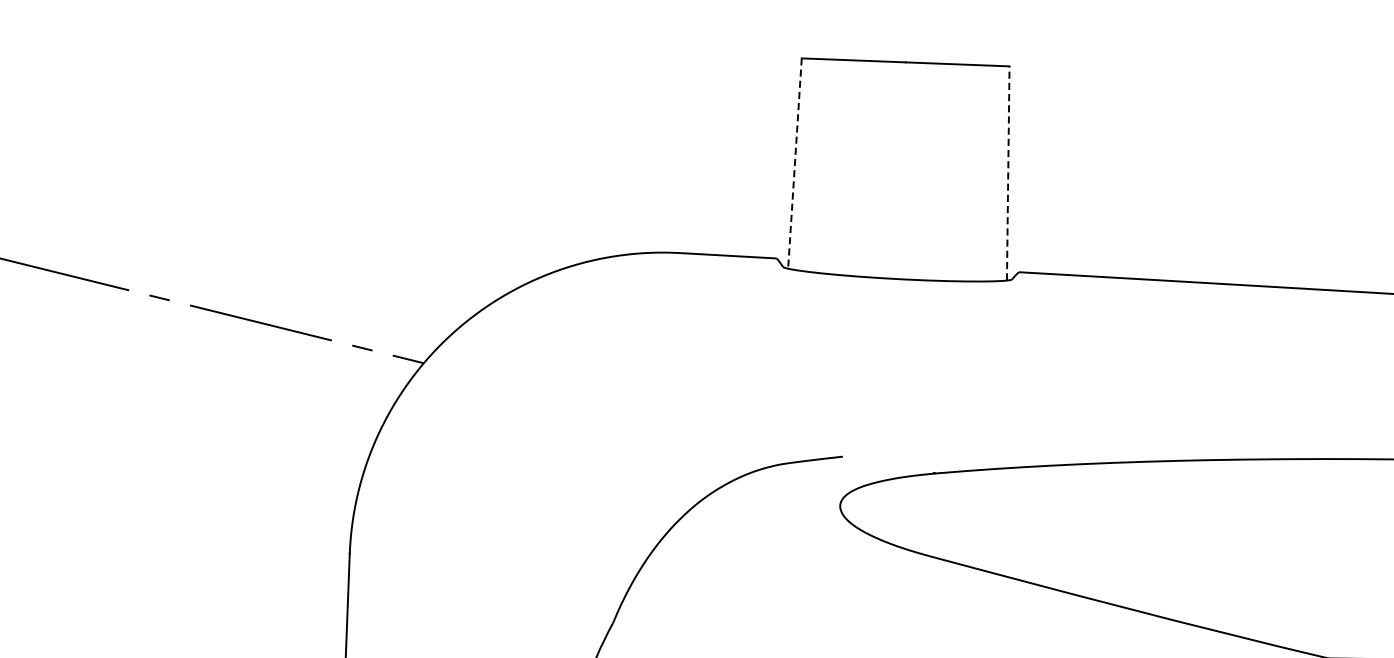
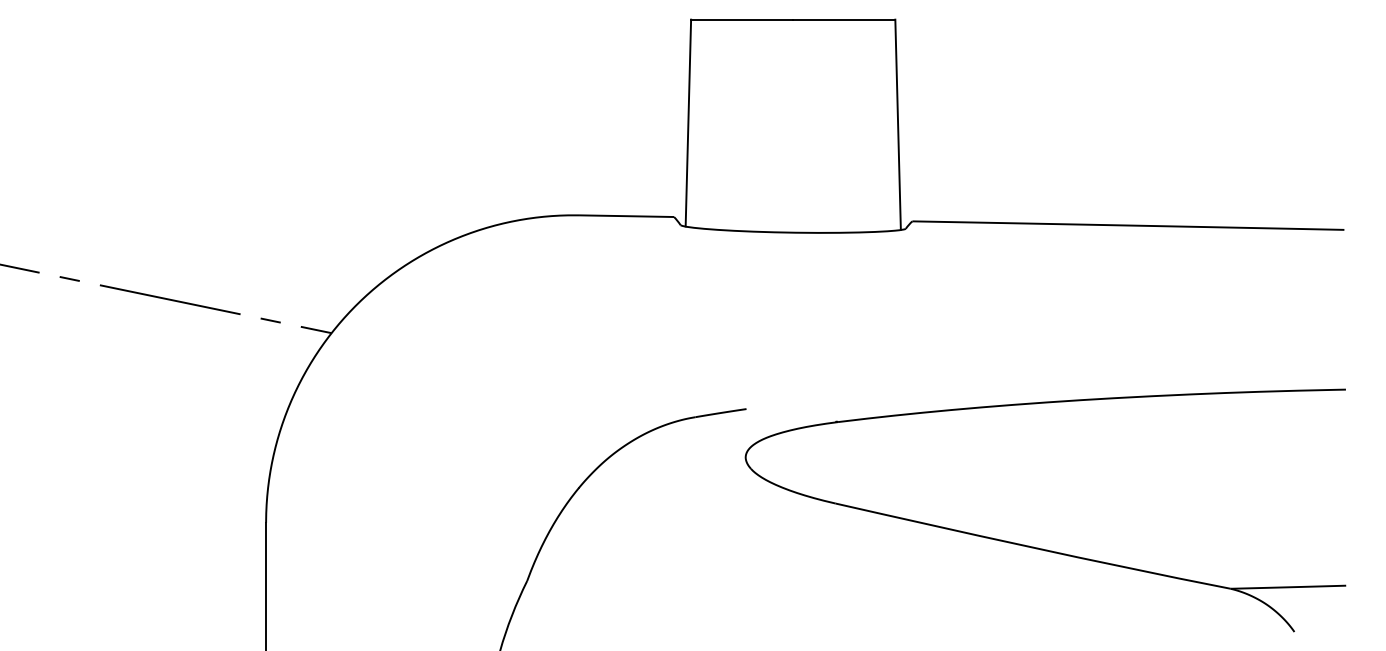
line: (795, 163) -> (688, 123), dashed -> solid
line: (1008, 173) -> (898, 124), dashed -> solid

